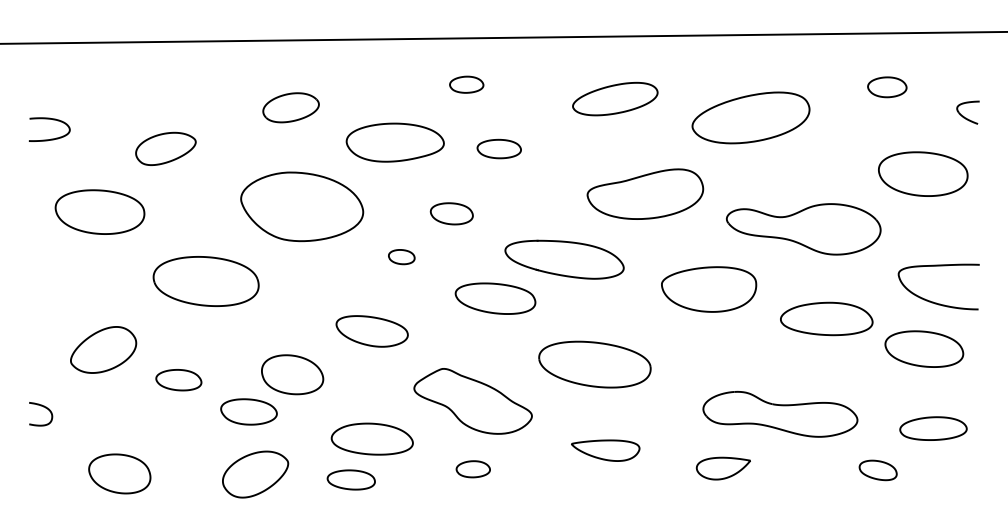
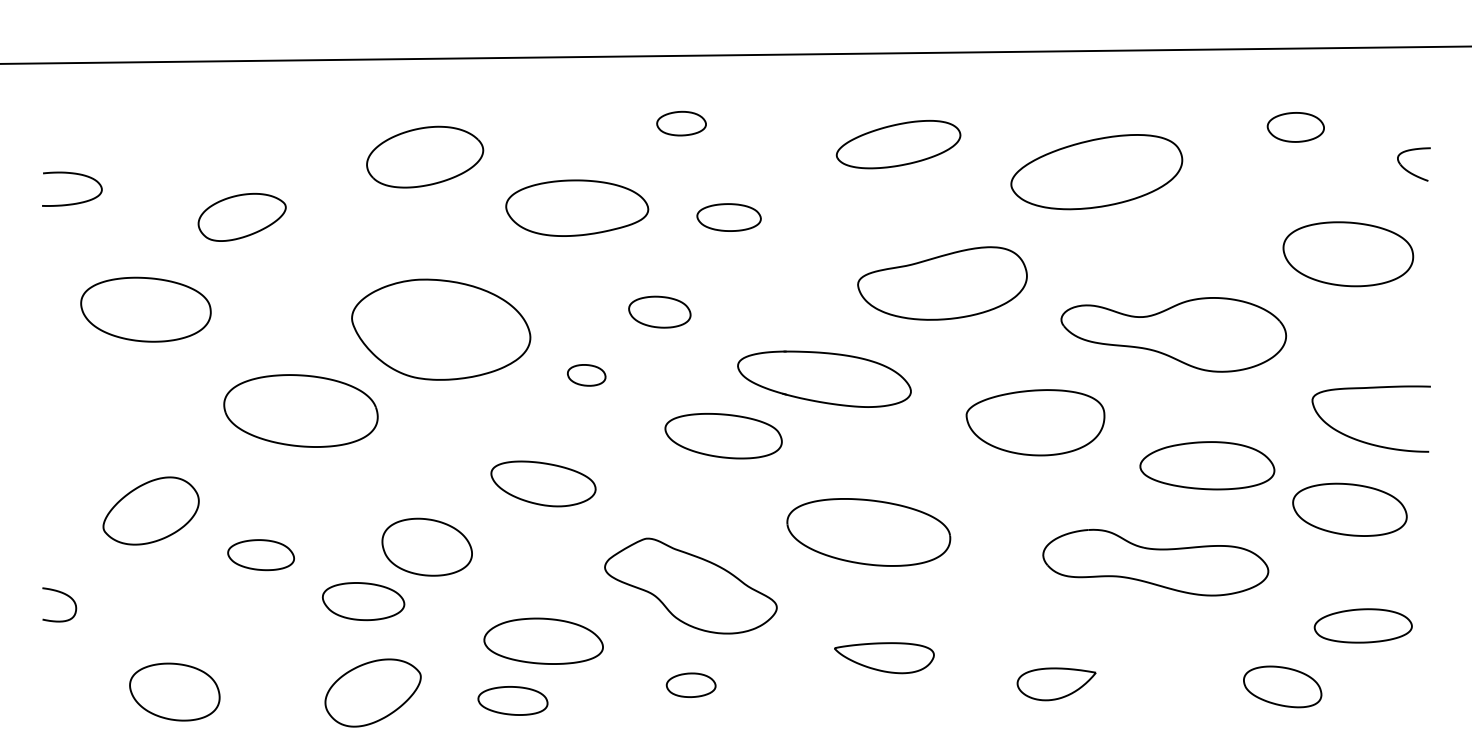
part: (290, 107) -> (424, 156), size x1.43
part: (302, 206) -> (441, 329), moved
part: (780, 413) -> (1155, 561), moved
part: (877, 470) -> (1281, 687), size x1.43

